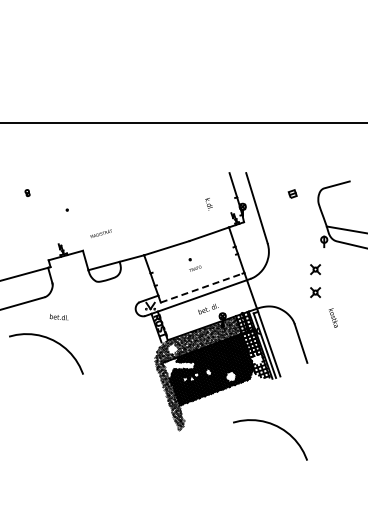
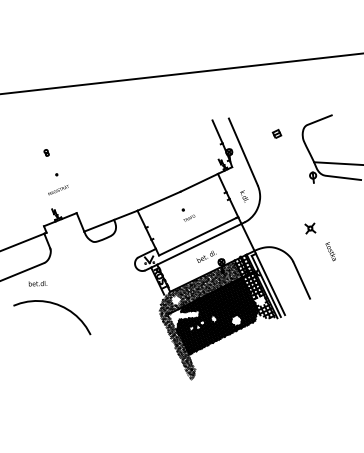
curve: (27, 192) -> (46, 152), moved
text: (208, 204) -> (243, 197), moved
text: (100, 233) -> (57, 190), moved
part: (315, 269) -> (307, 205), removed
line: (203, 287) -> (199, 235), dashed -> solid
text: (58, 317) -> (37, 284), moved
curve: (274, 426) -> (284, 364), removed

